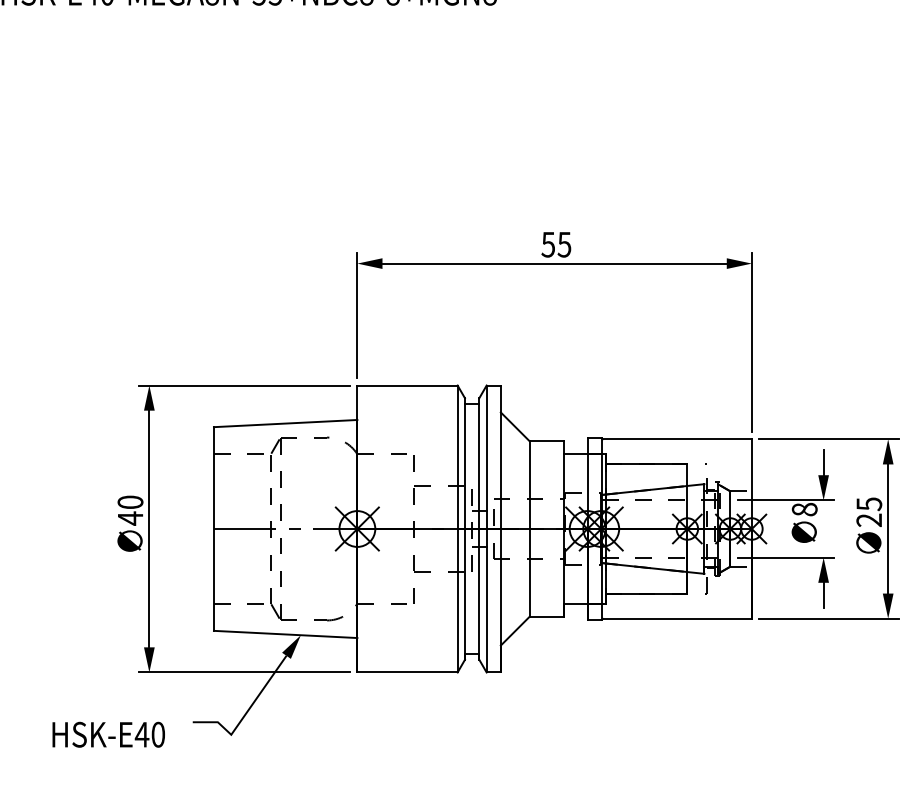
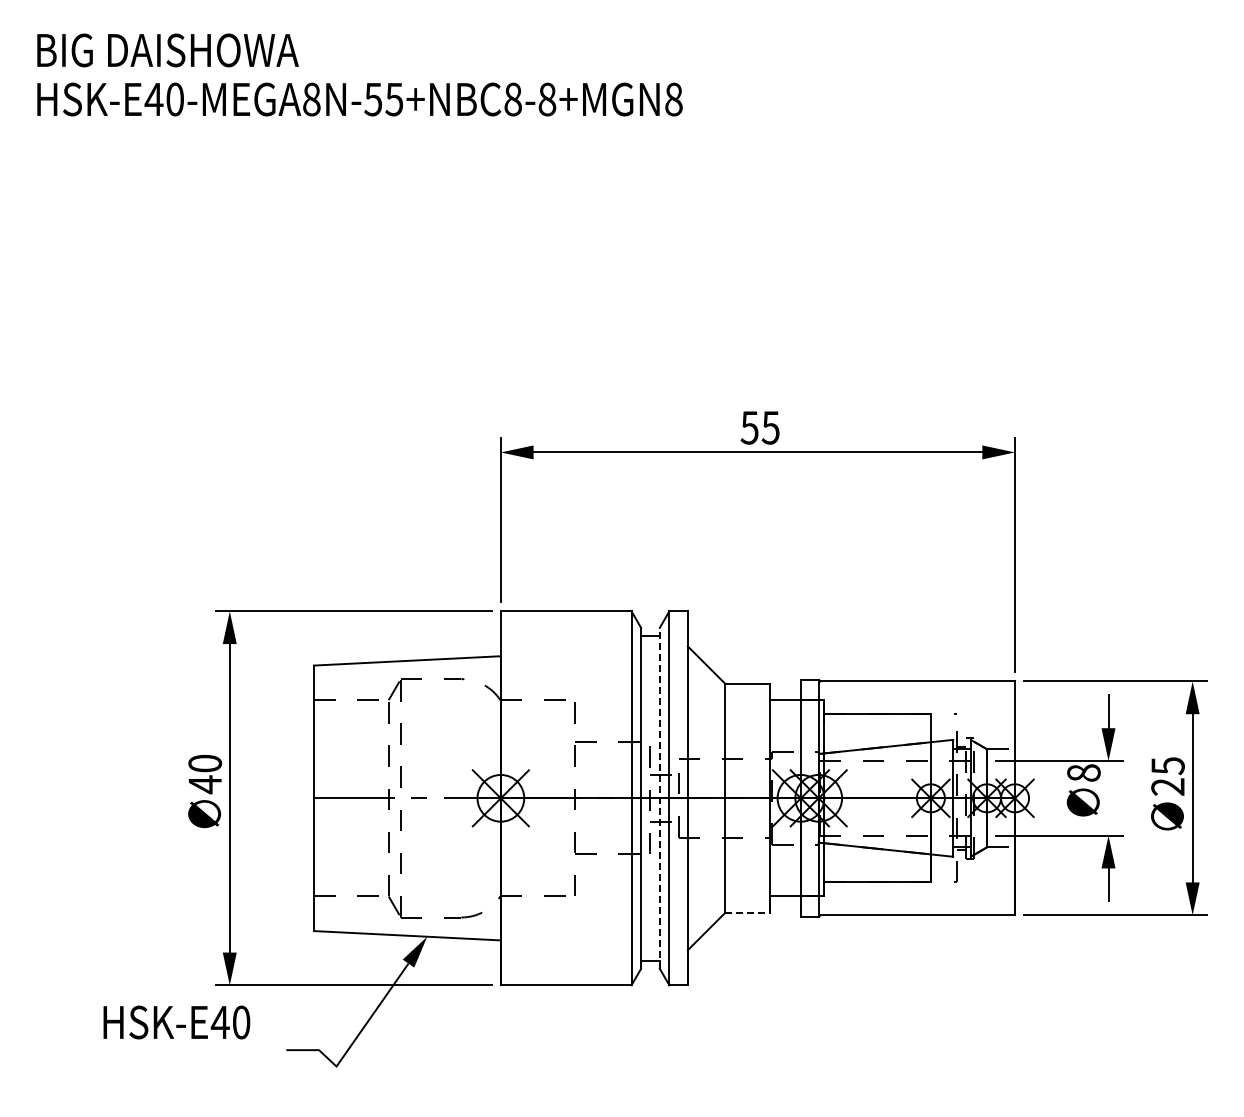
line: (479, 528) -> (659, 797), solid -> dashed
line: (547, 616) -> (748, 912), solid -> dashed
text: (108, 734) -> (176, 1022), moved

